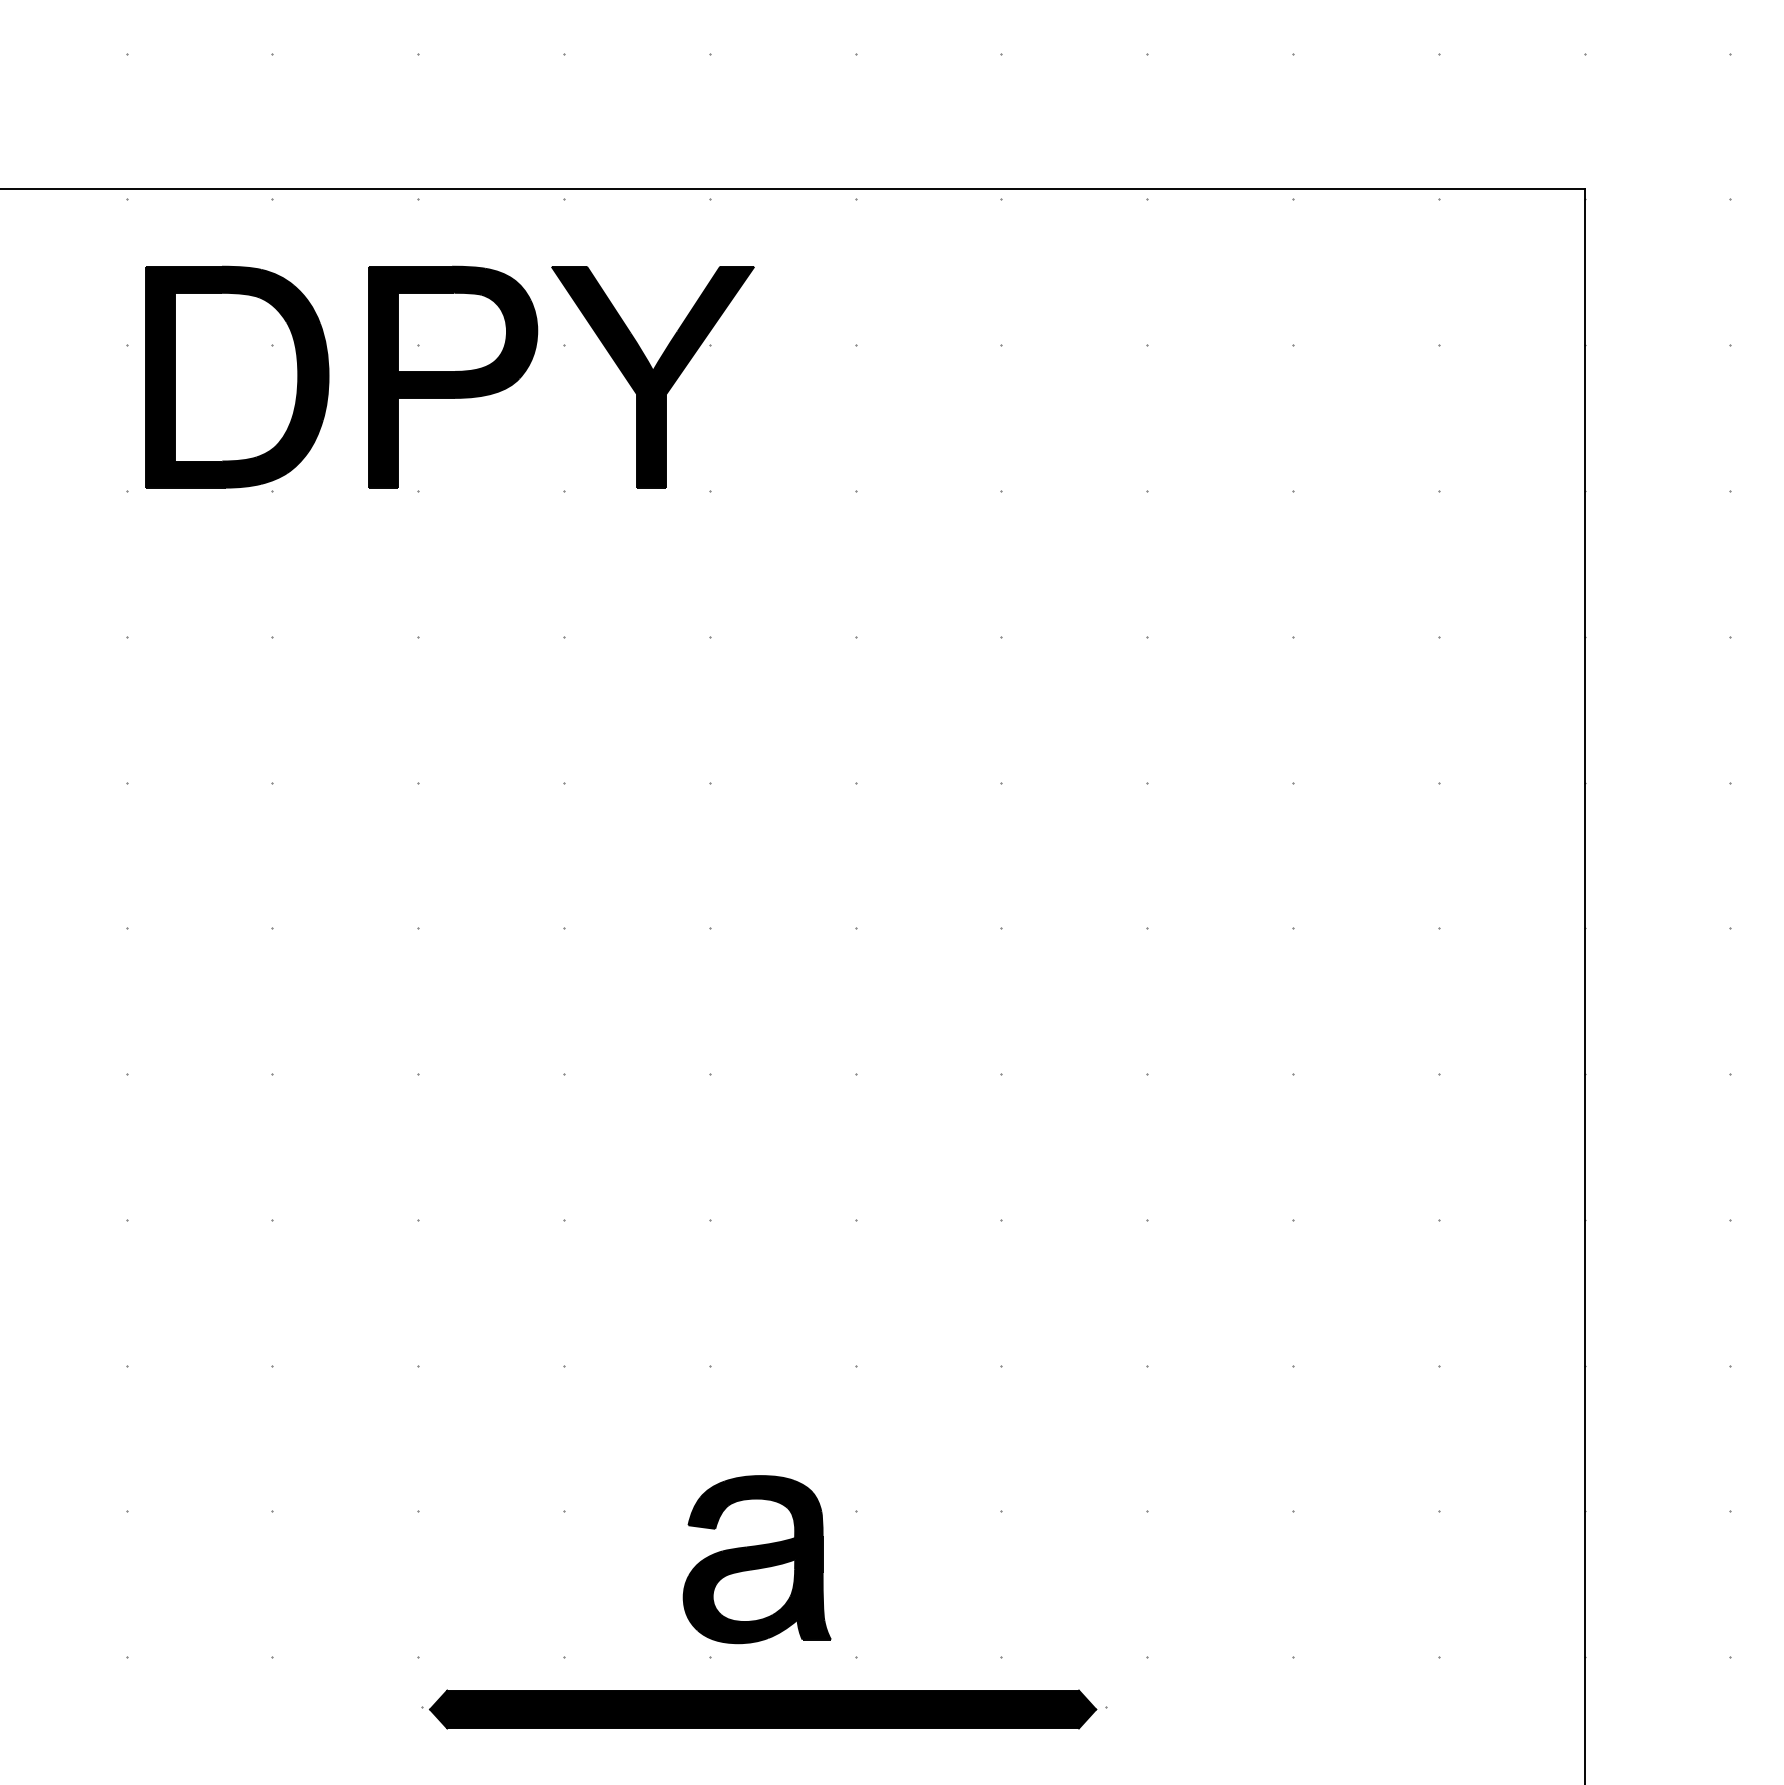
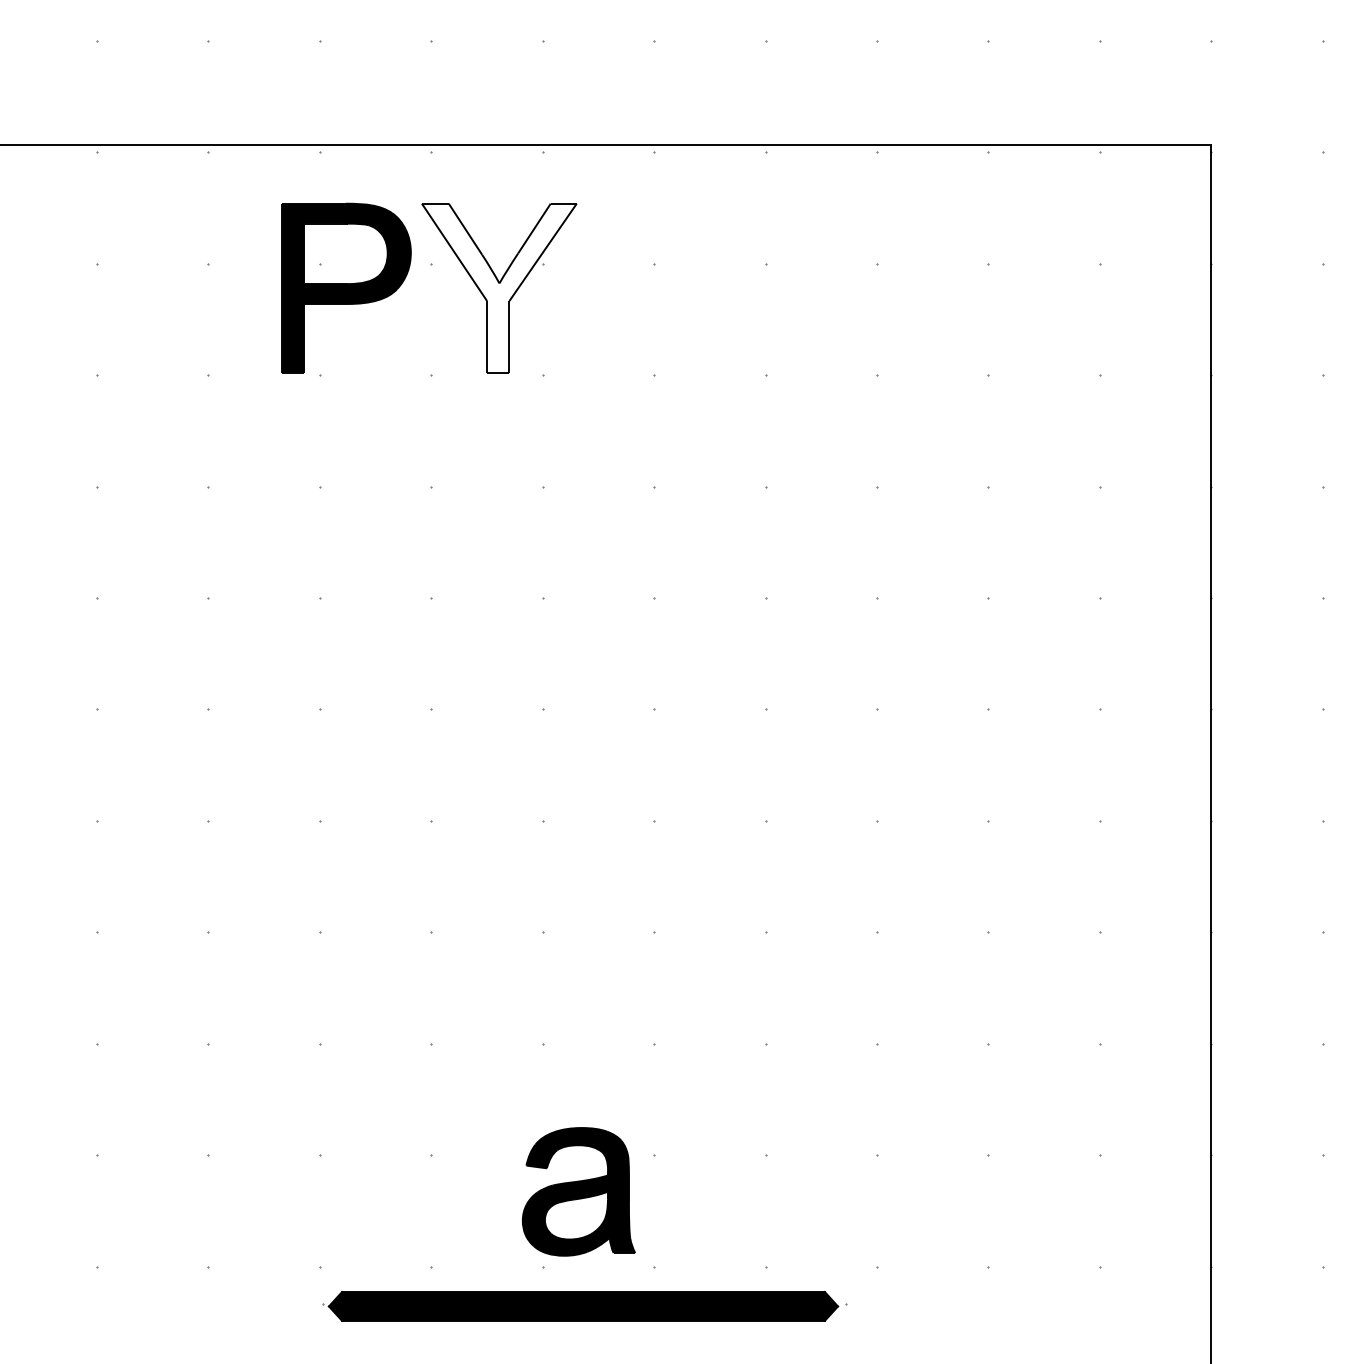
part: (237, 376) -> (181, 287), removed
fill: (652, 376) -> (498, 287), removed

